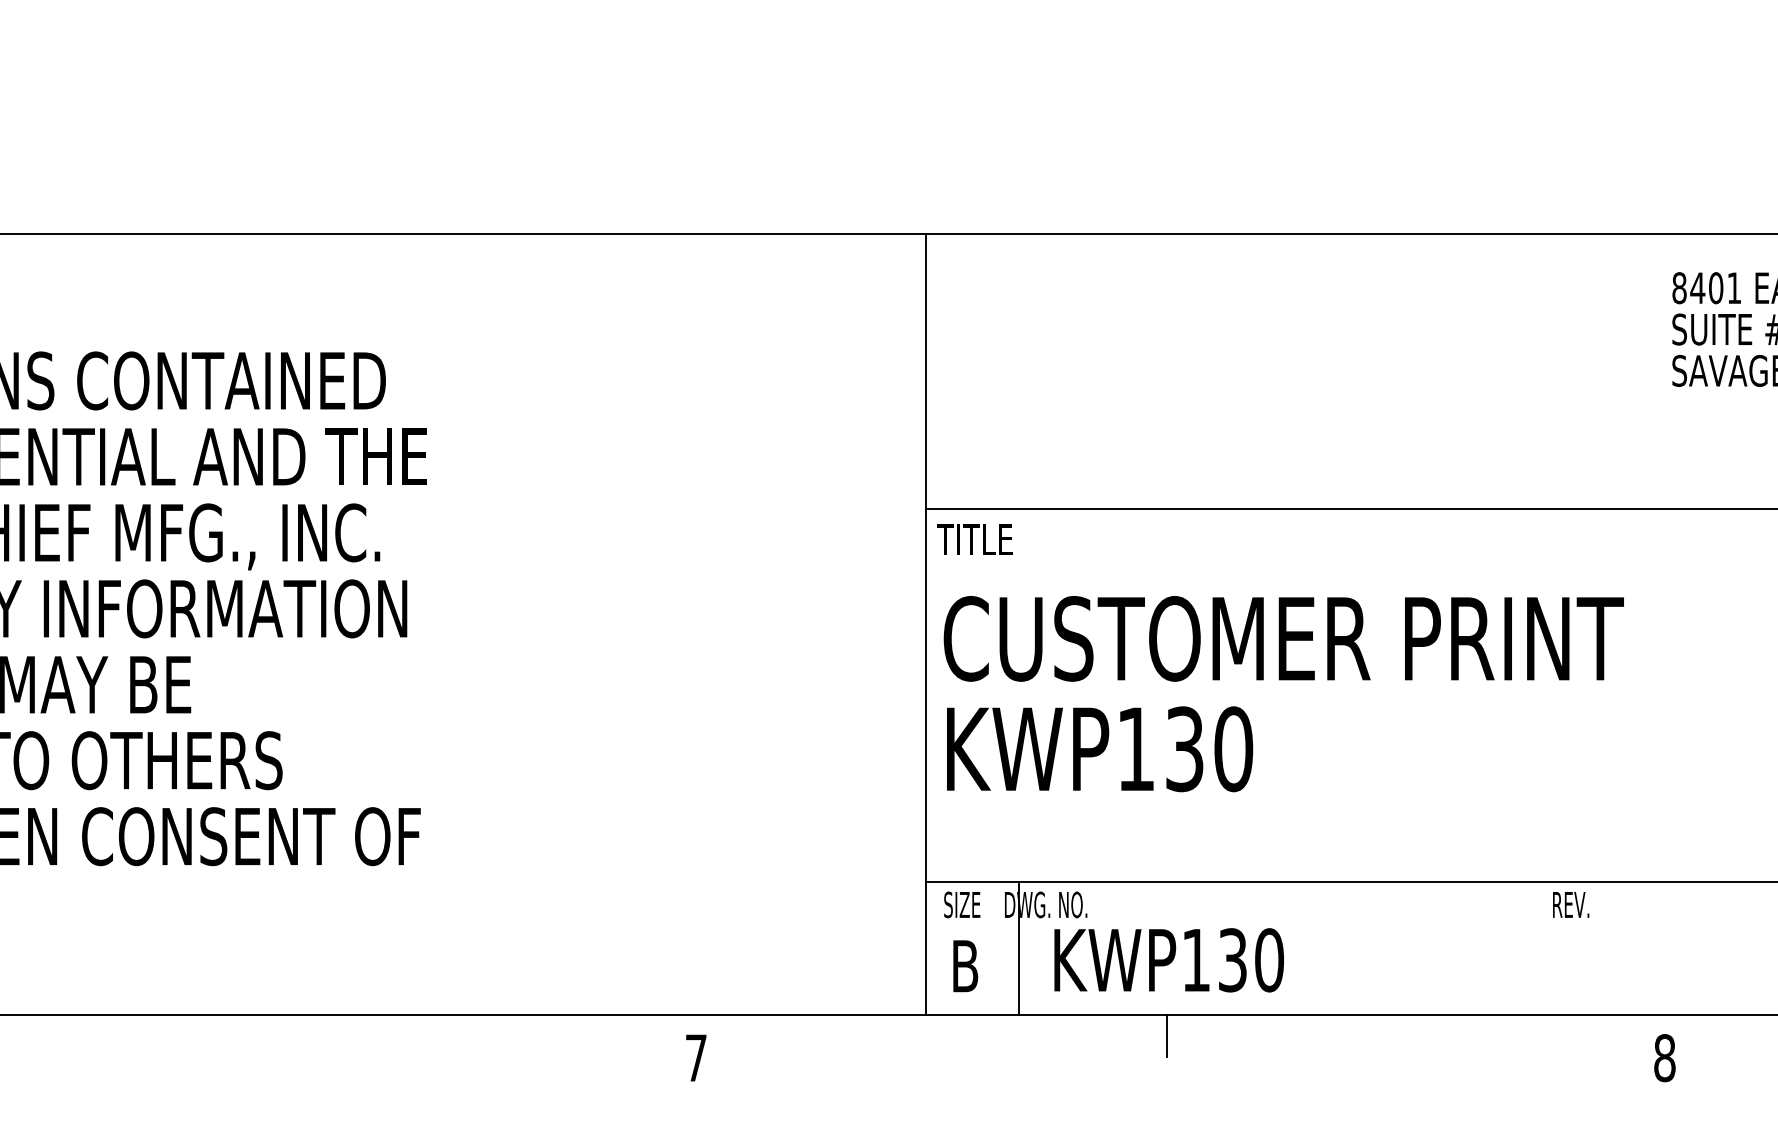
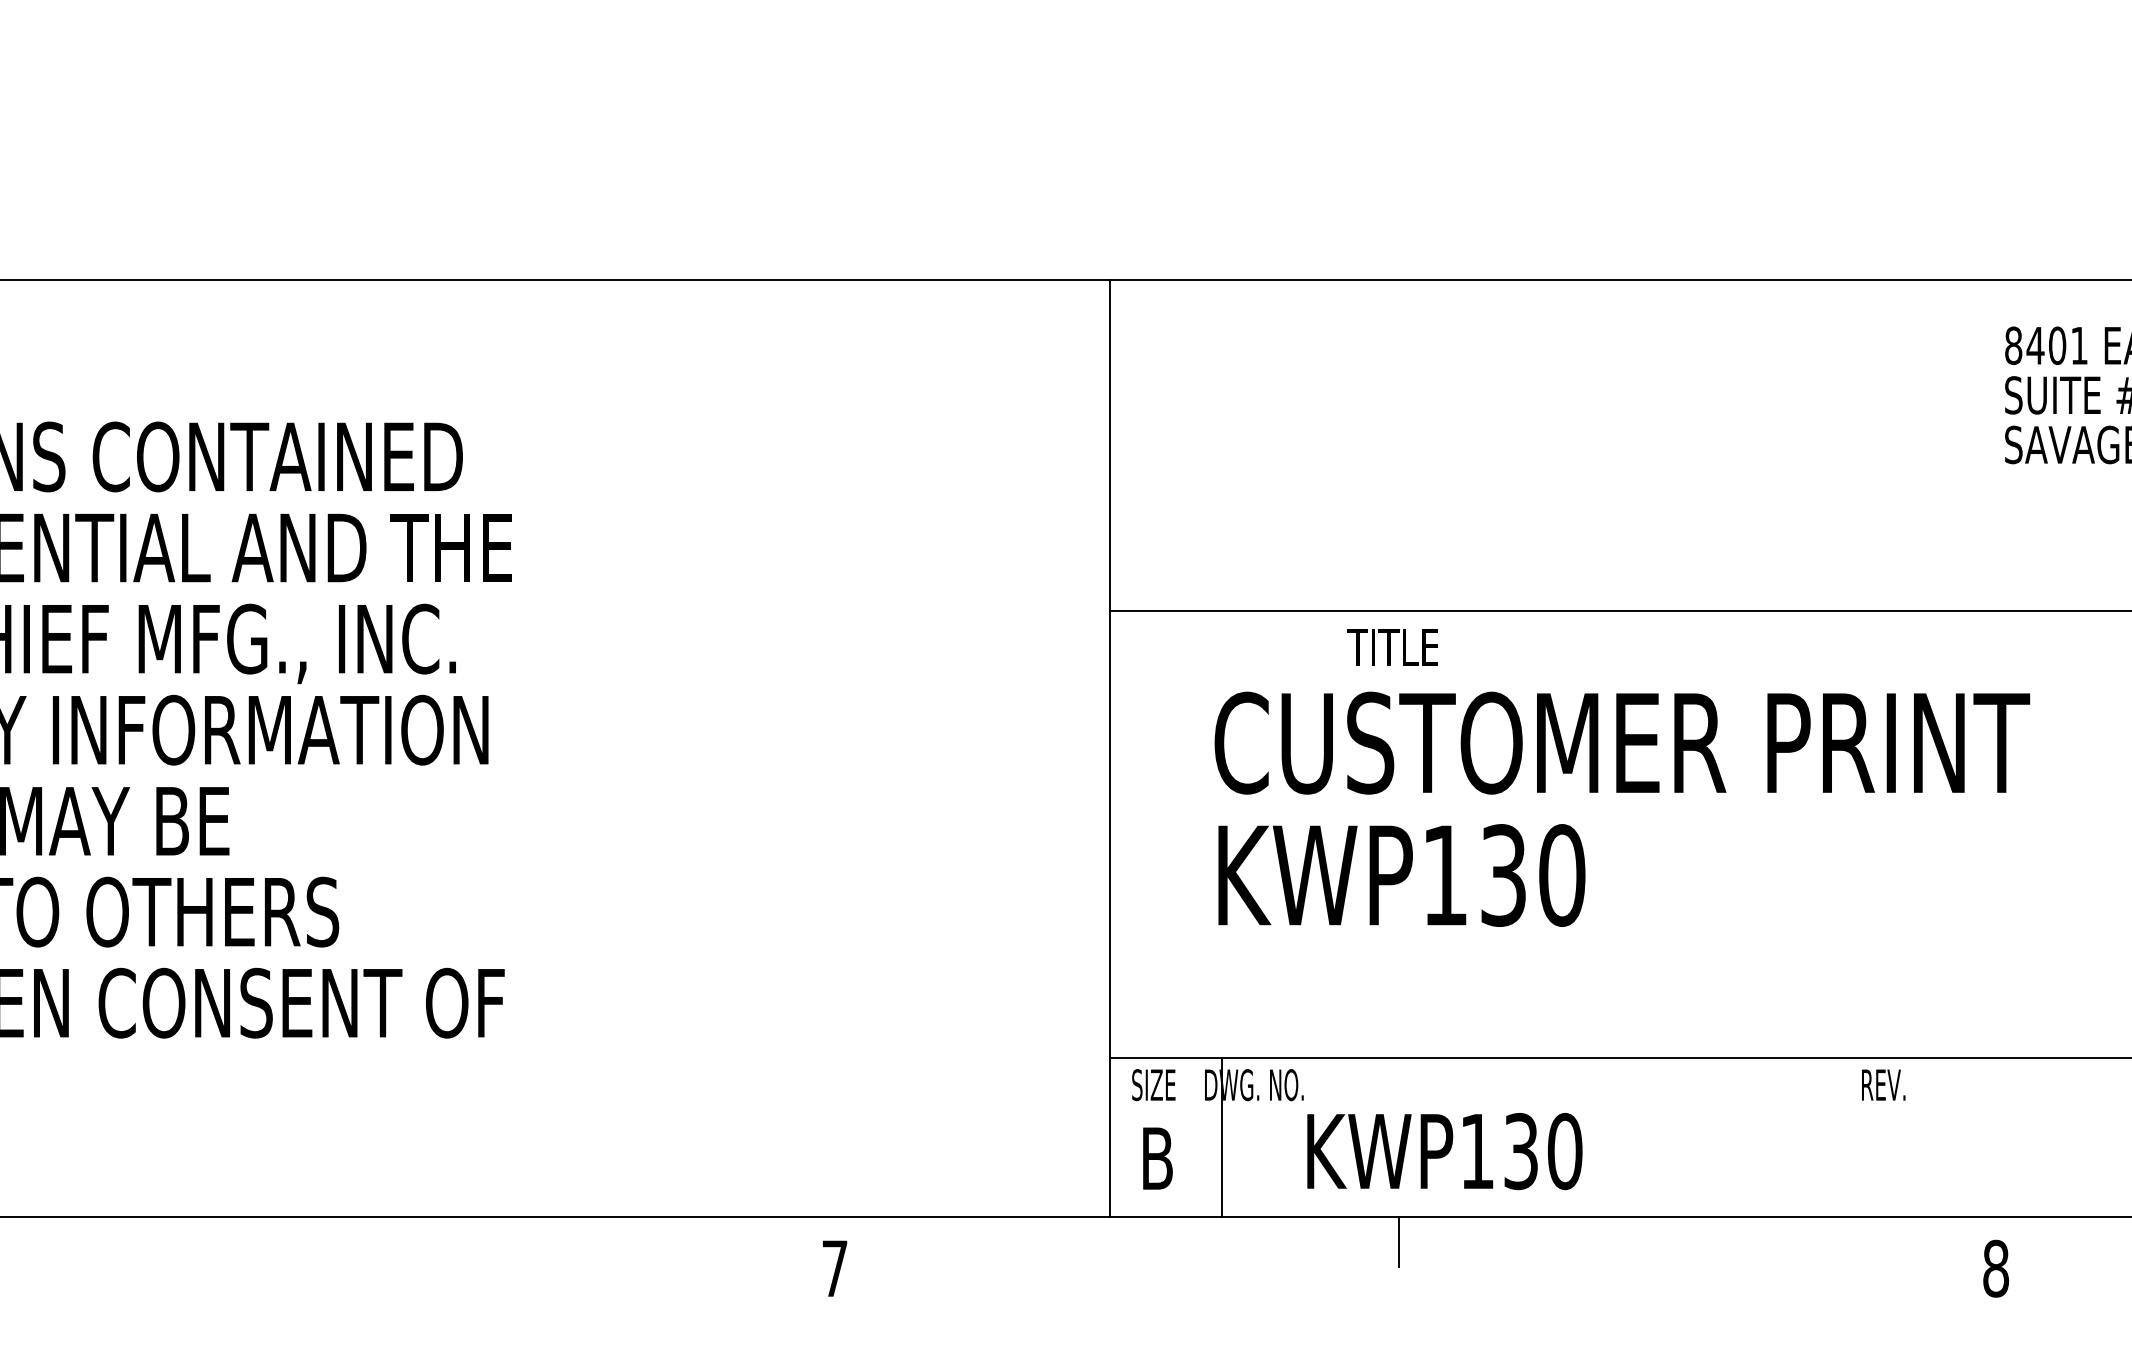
text: (974, 539) -> (1392, 647), moved
text: (1283, 693) -> (1622, 808), moved
text: (1168, 960) -> (1444, 1151), moved

